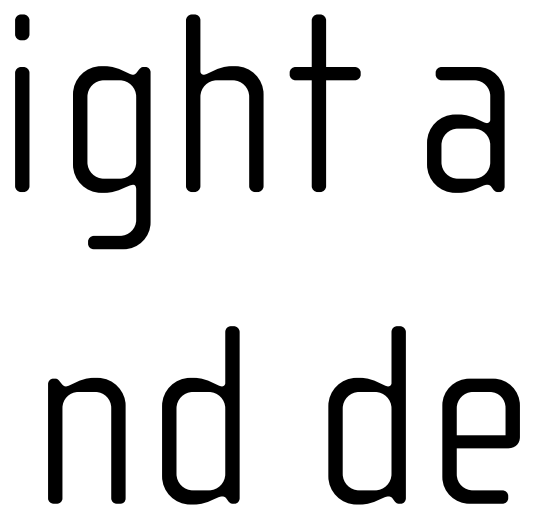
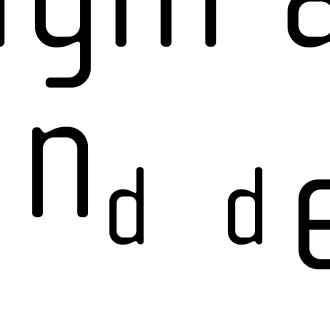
part: (200, 415) -> (126, 205), size x0.6
part: (366, 415) -> (244, 205), size x0.6
part: (62, 440) -> (42, 171), moved

